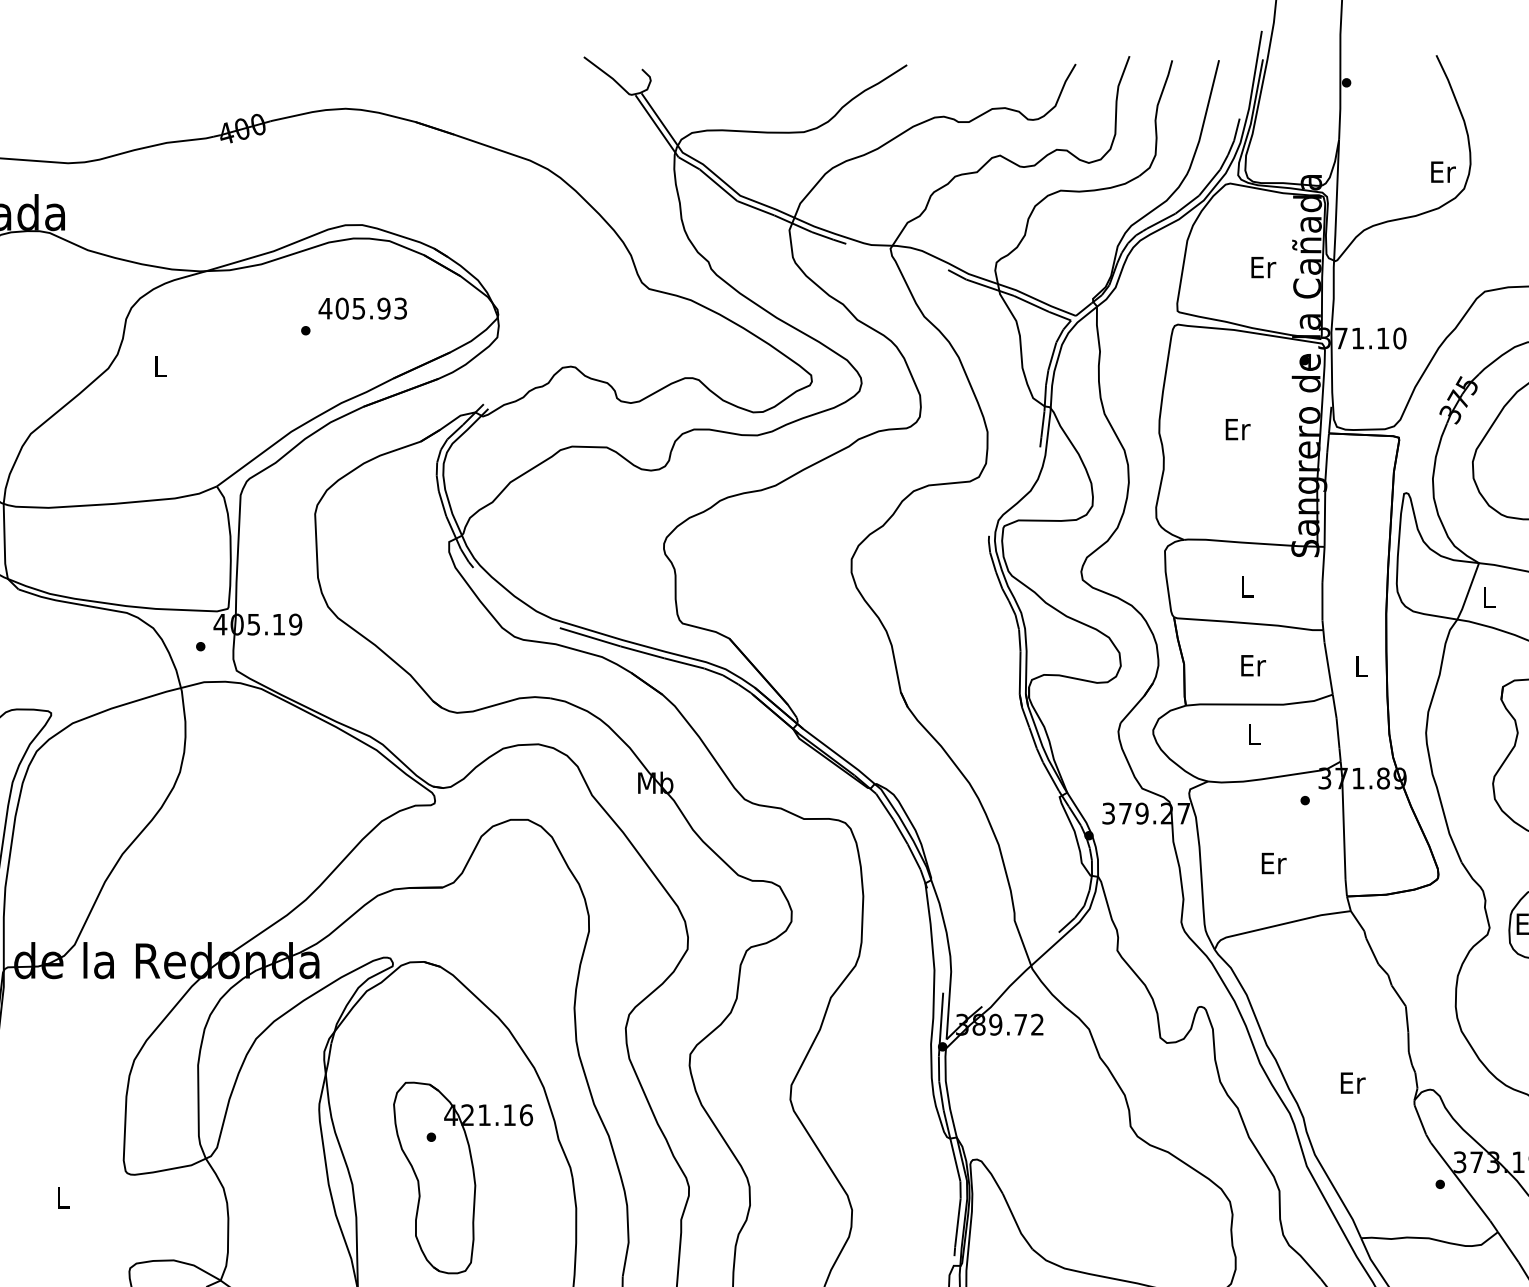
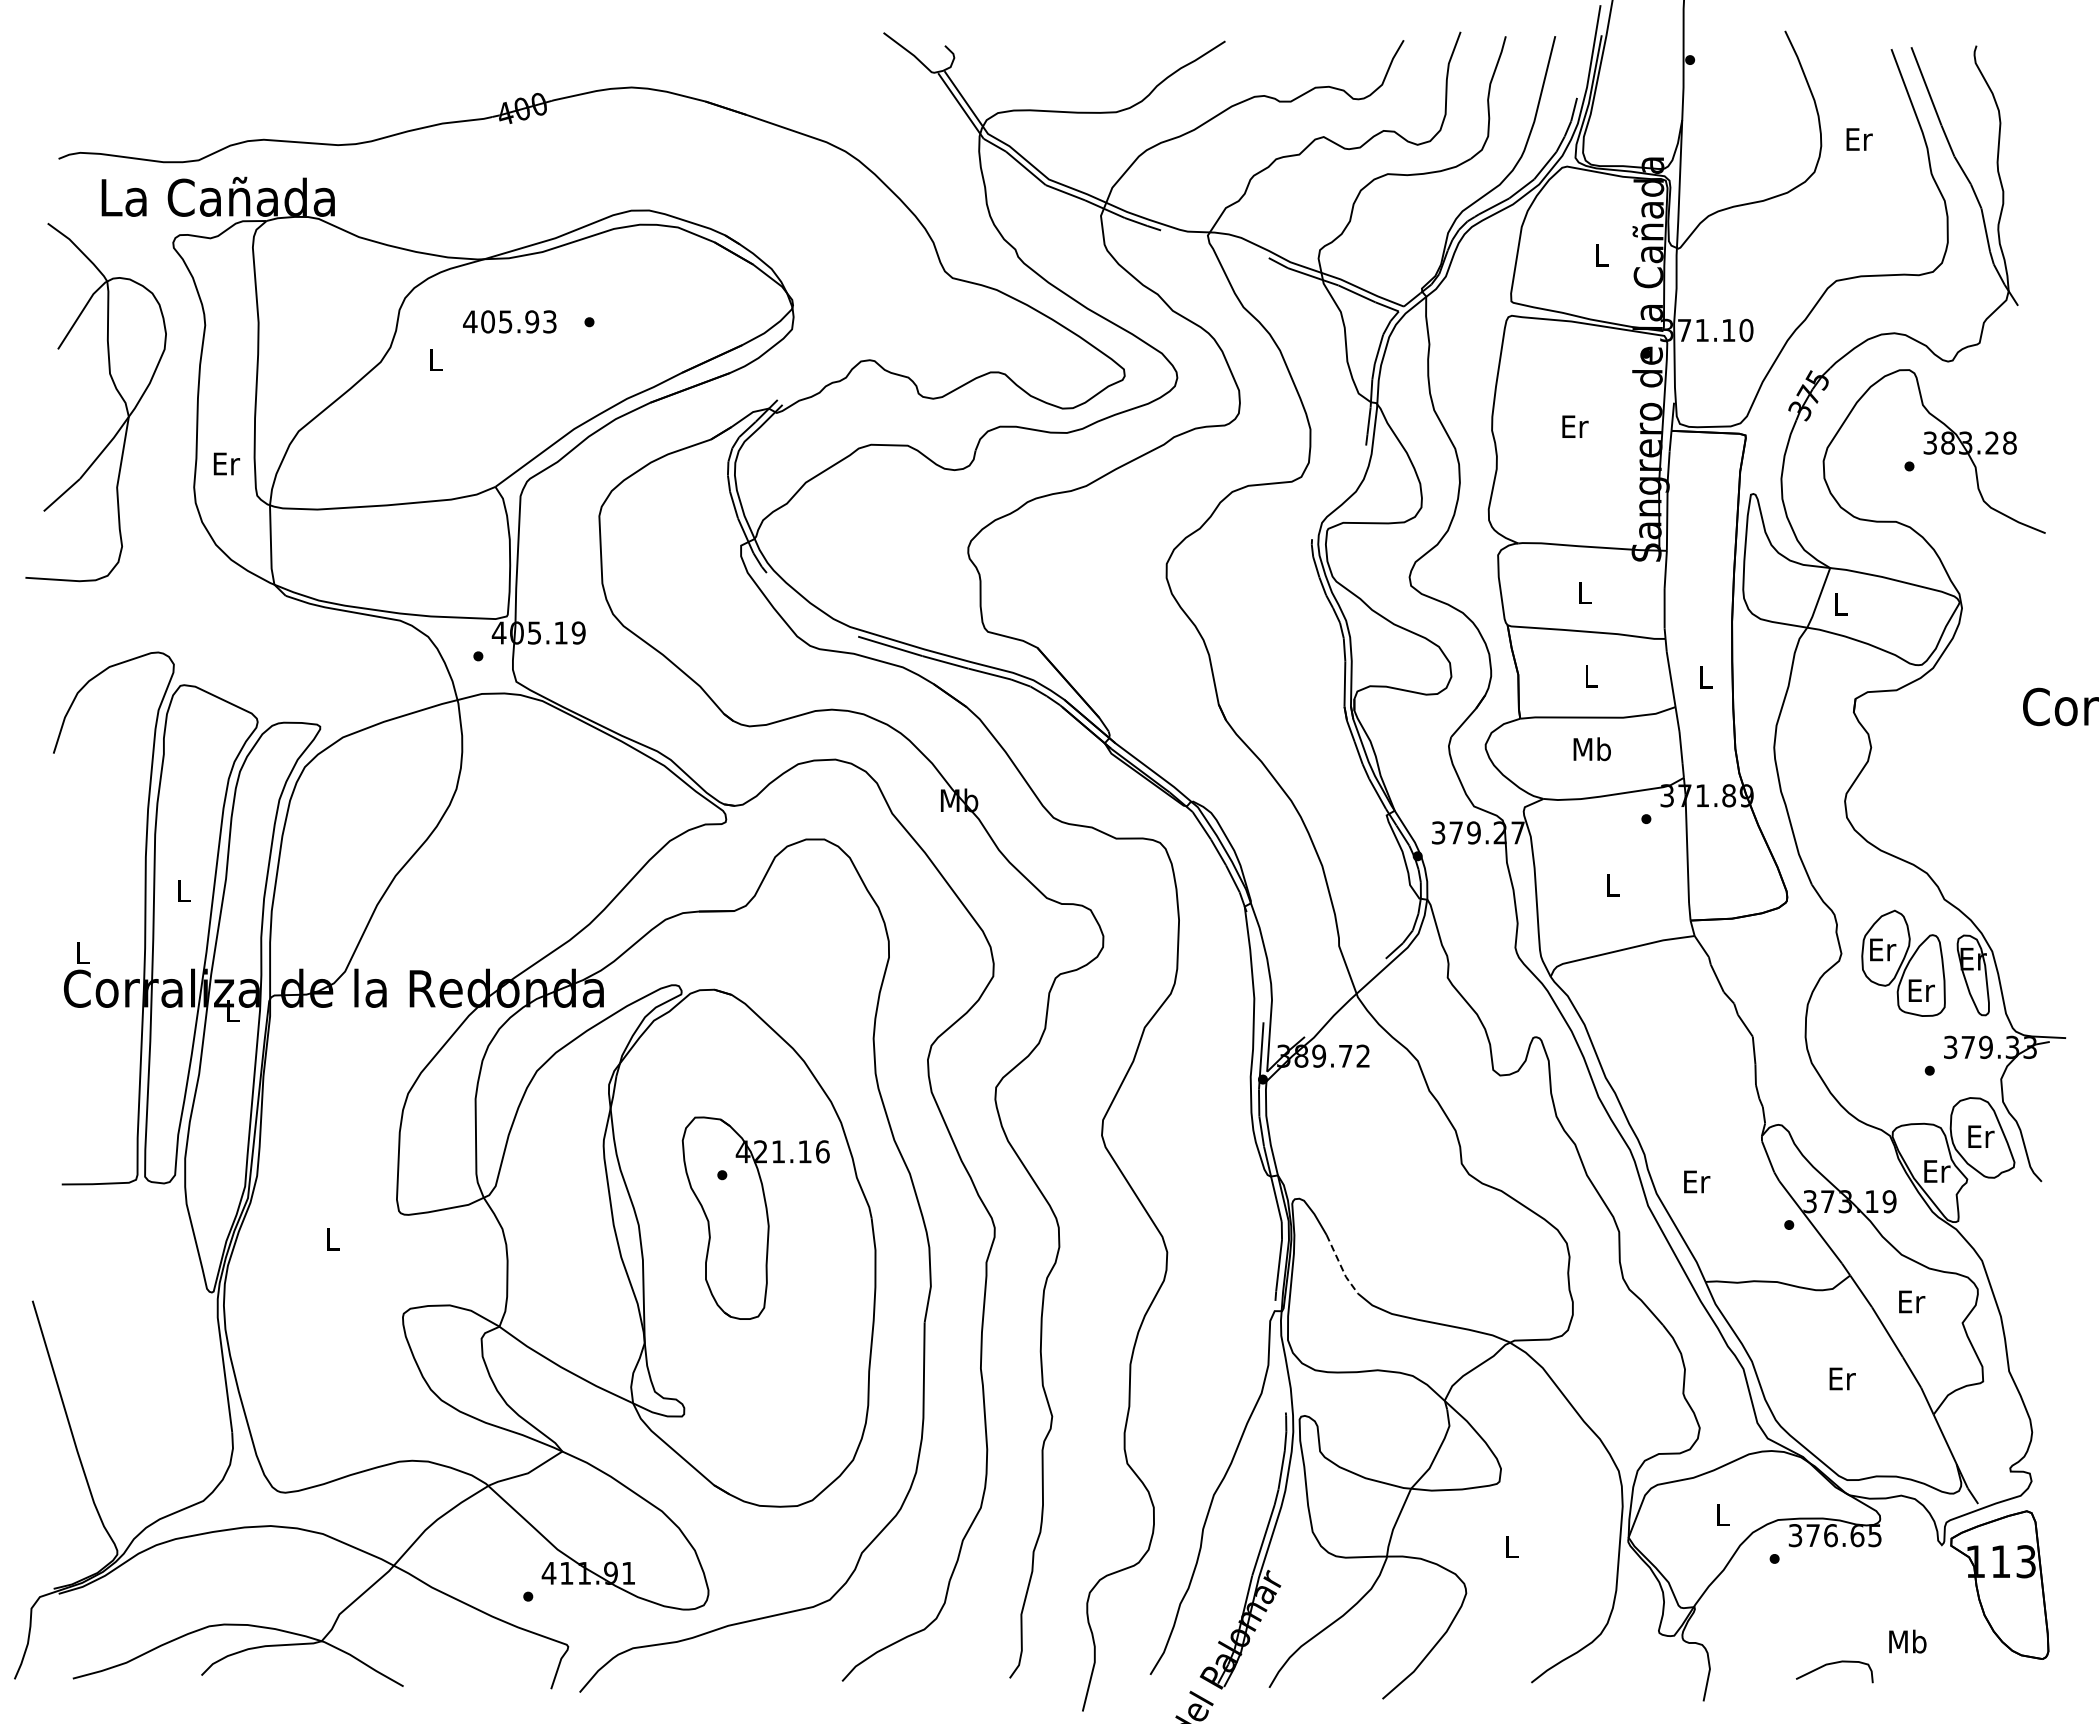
text: (1443, 172) -> (1859, 139), moved
text: (1263, 267) -> (1602, 255), Er -> L
text: (362, 308) -> (509, 321), moved
text: (1253, 665) -> (1591, 676), Er -> L
text: (1253, 734) -> (1591, 749), L -> Mb
text: (1274, 863) -> (1613, 885), Er -> L
text: (1353, 1082) -> (1697, 1181), moved
line: (1016, 1223) -> (1341, 1266), solid -> dashed

